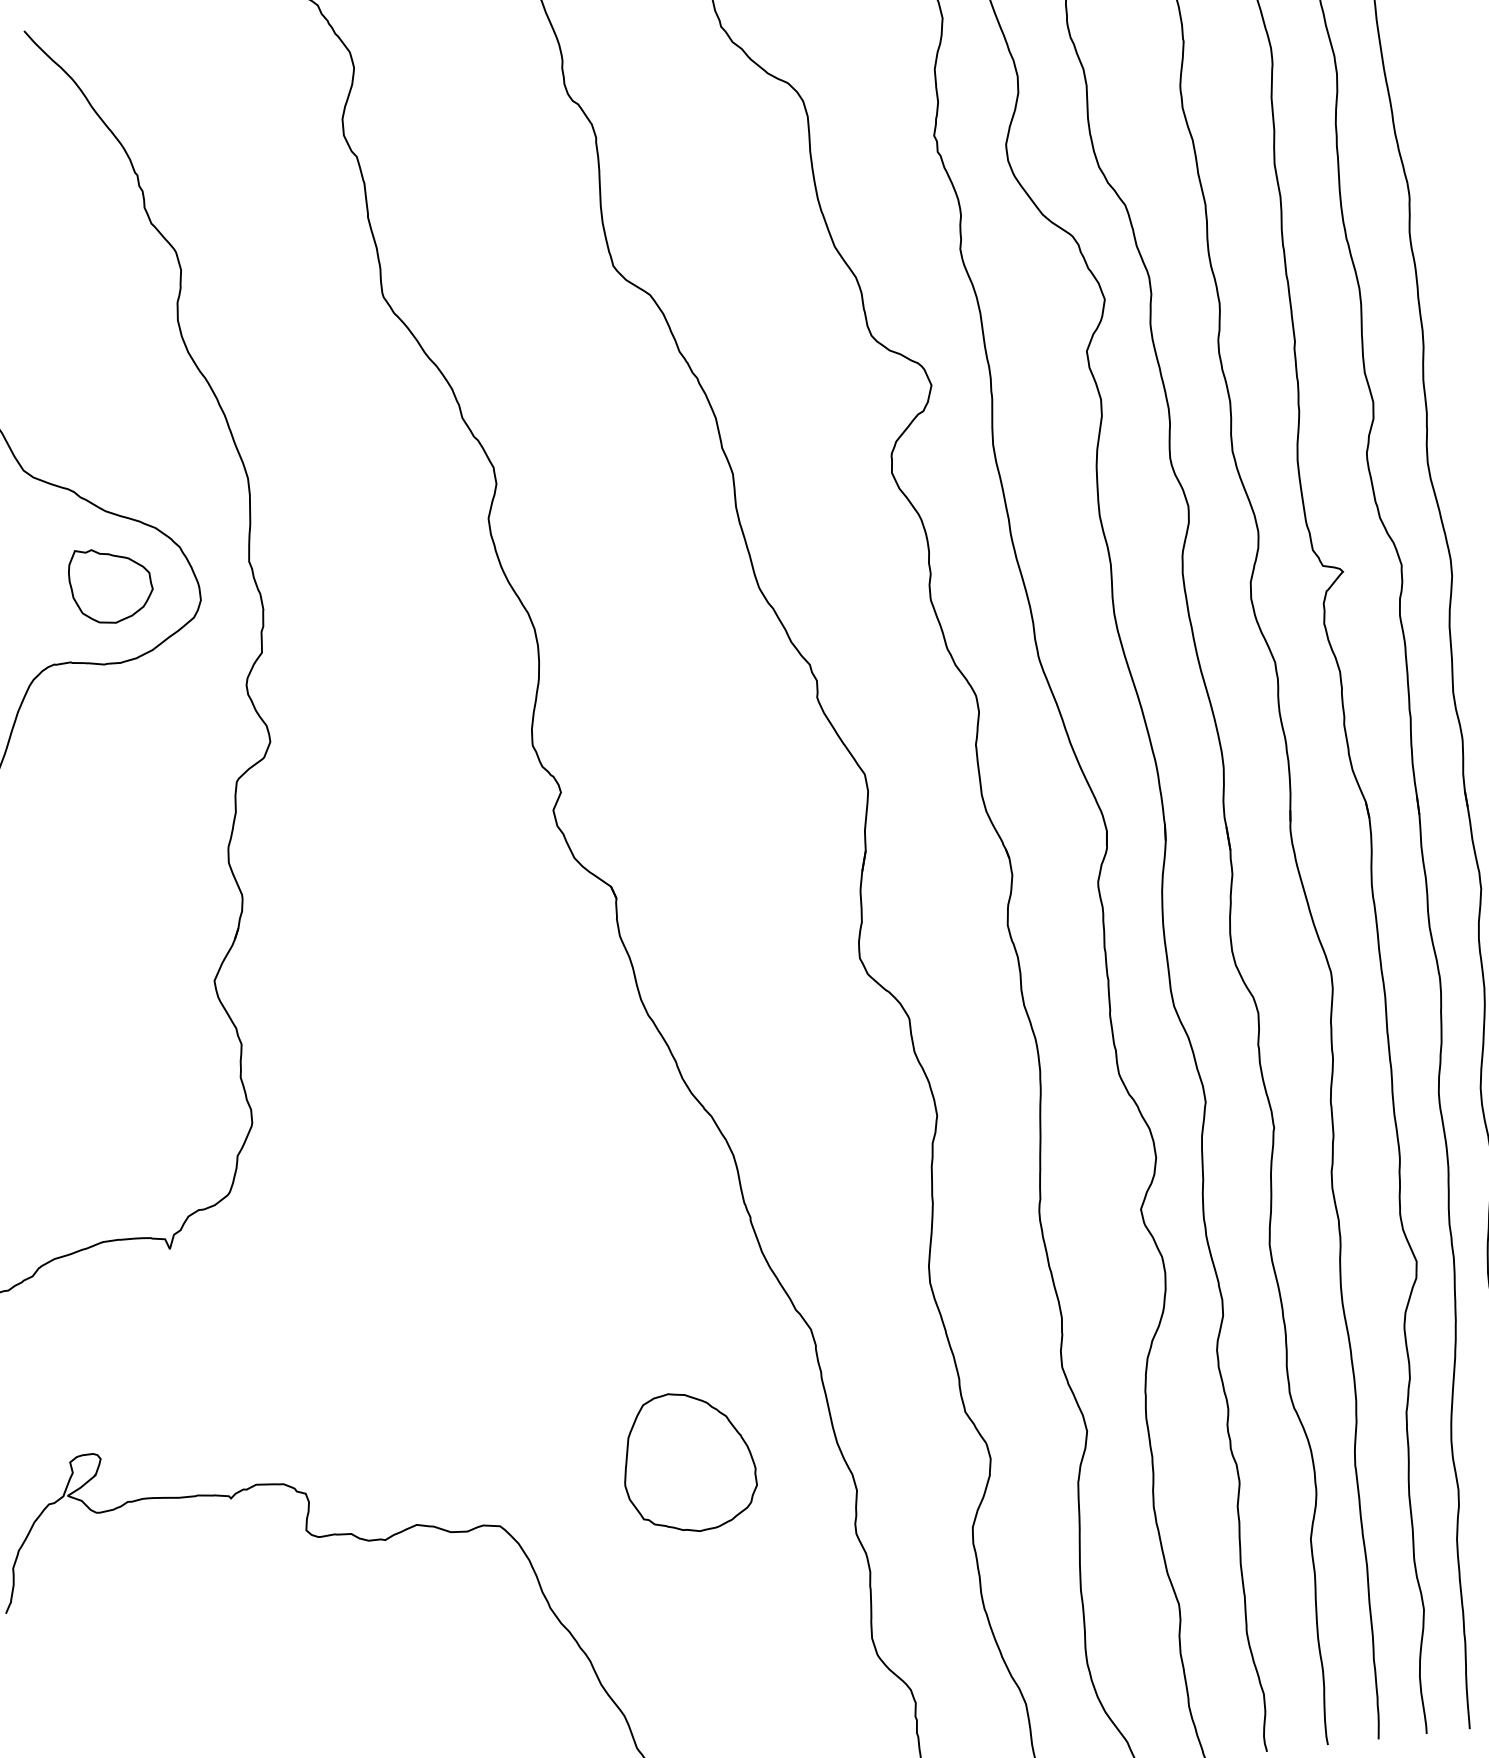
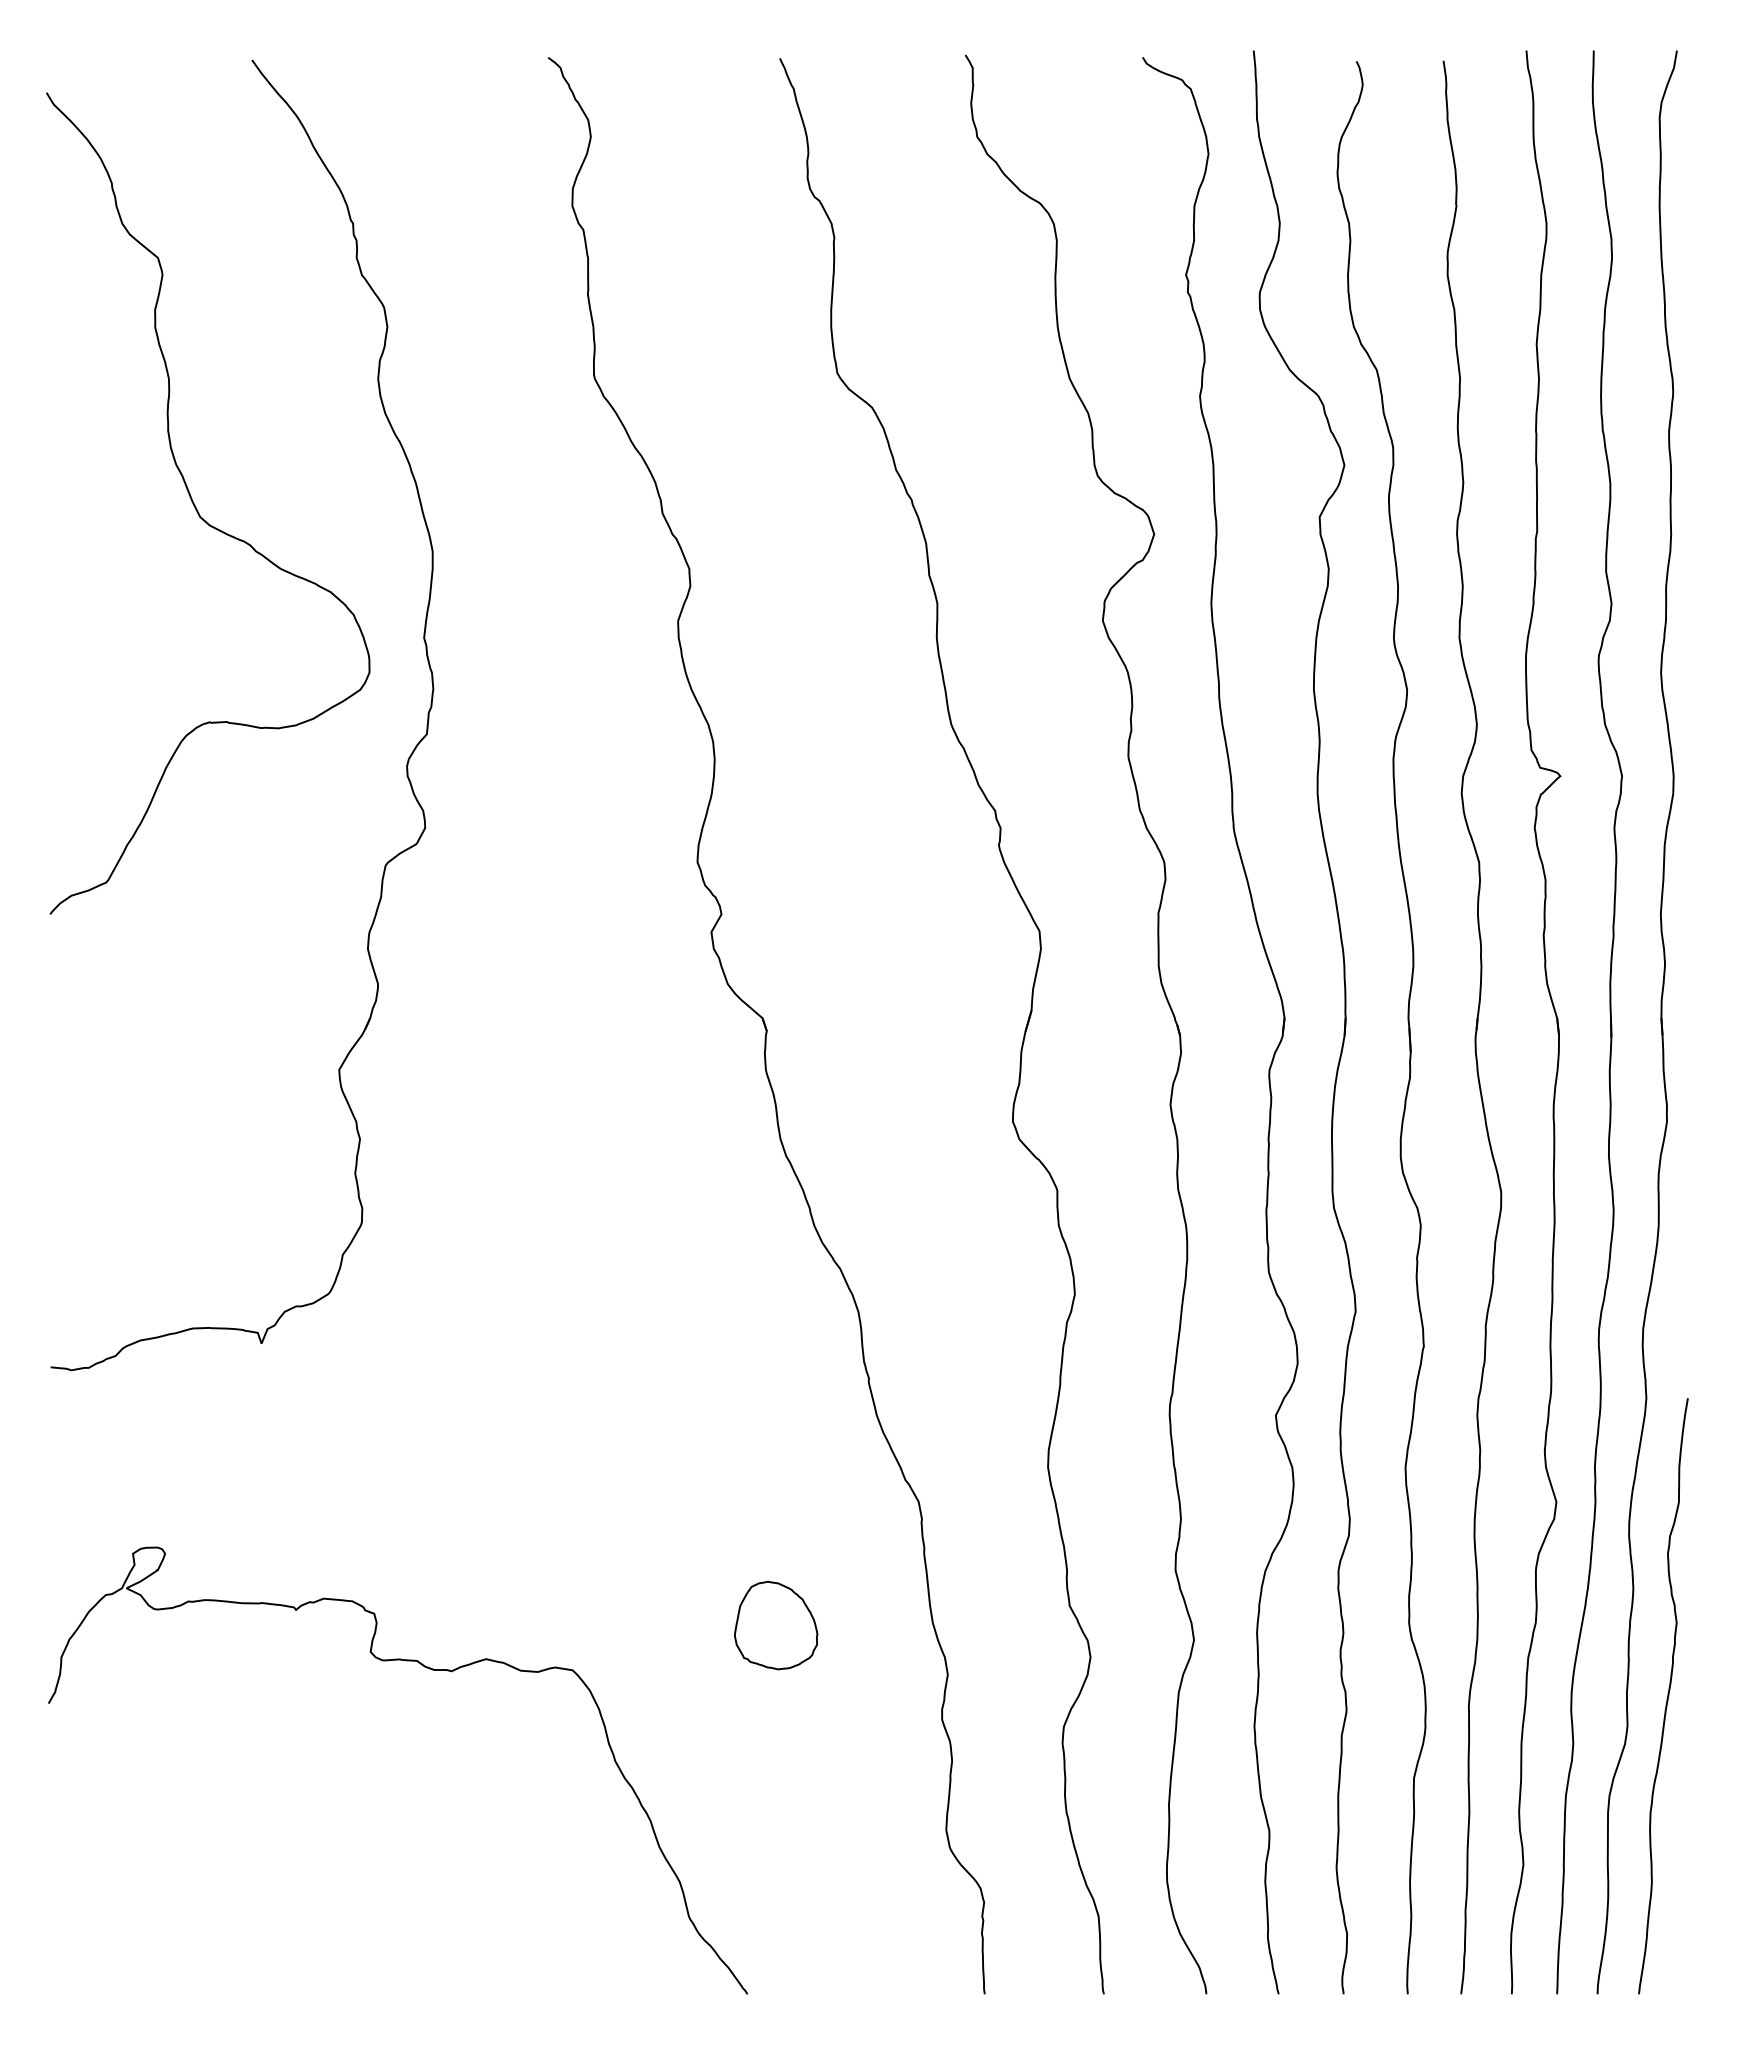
part: (110, 584) -> (277, 645), removed
part: (688, 1462) -> (775, 1625), size x0.6

